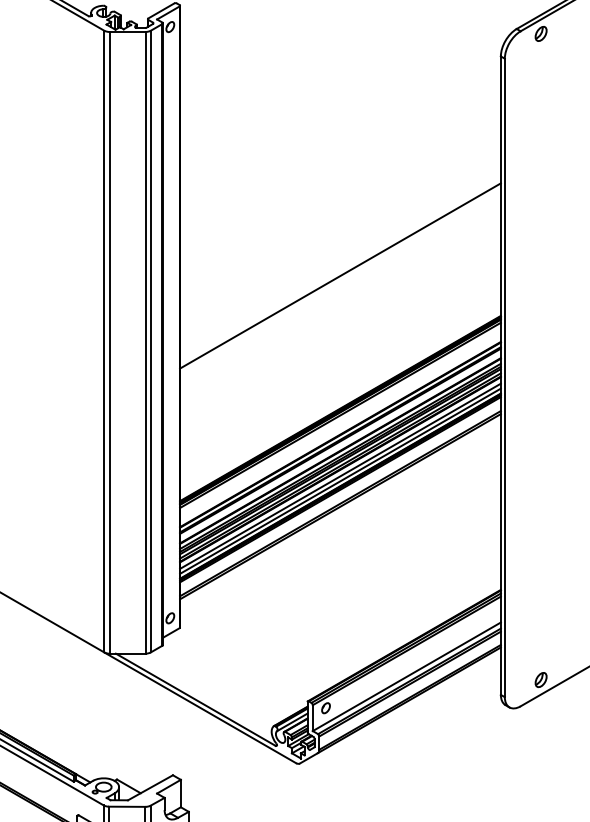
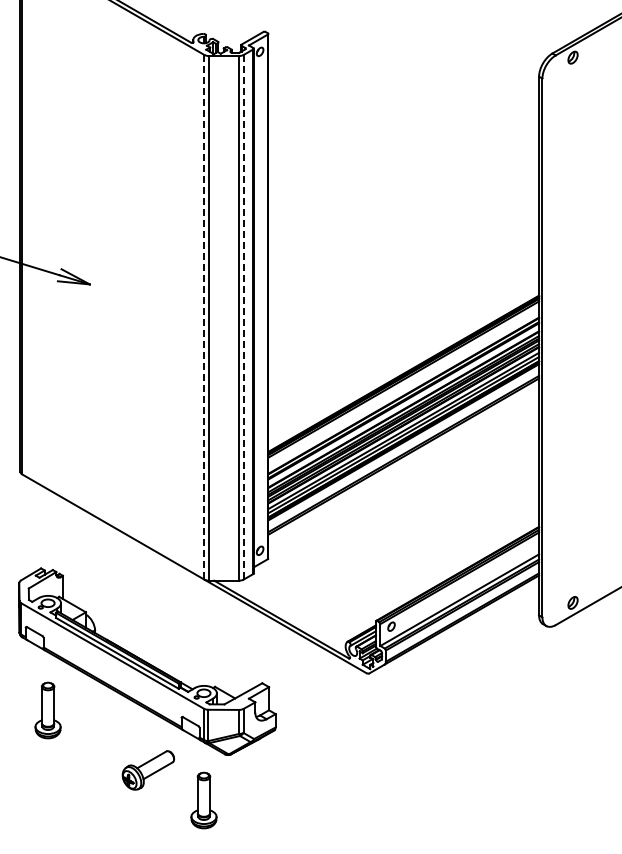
line: (340, 275) -> (403, 261), removed
line: (104, 341) -> (204, 317), solid -> dashed
line: (150, 341) -> (243, 317), solid -> dashed

